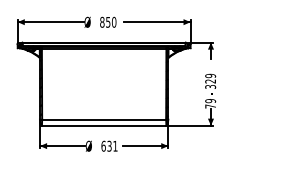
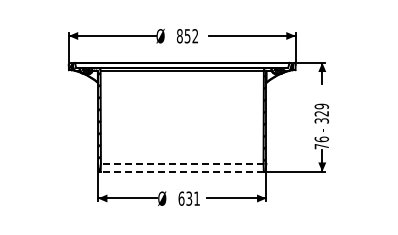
text: (114, 22) -> (195, 36), 850 -> 852
text: (210, 101) -> (321, 139), 79 -> 76
line: (103, 119) -> (181, 163), solid -> dashed
line: (104, 125) -> (182, 171), solid -> dashed

